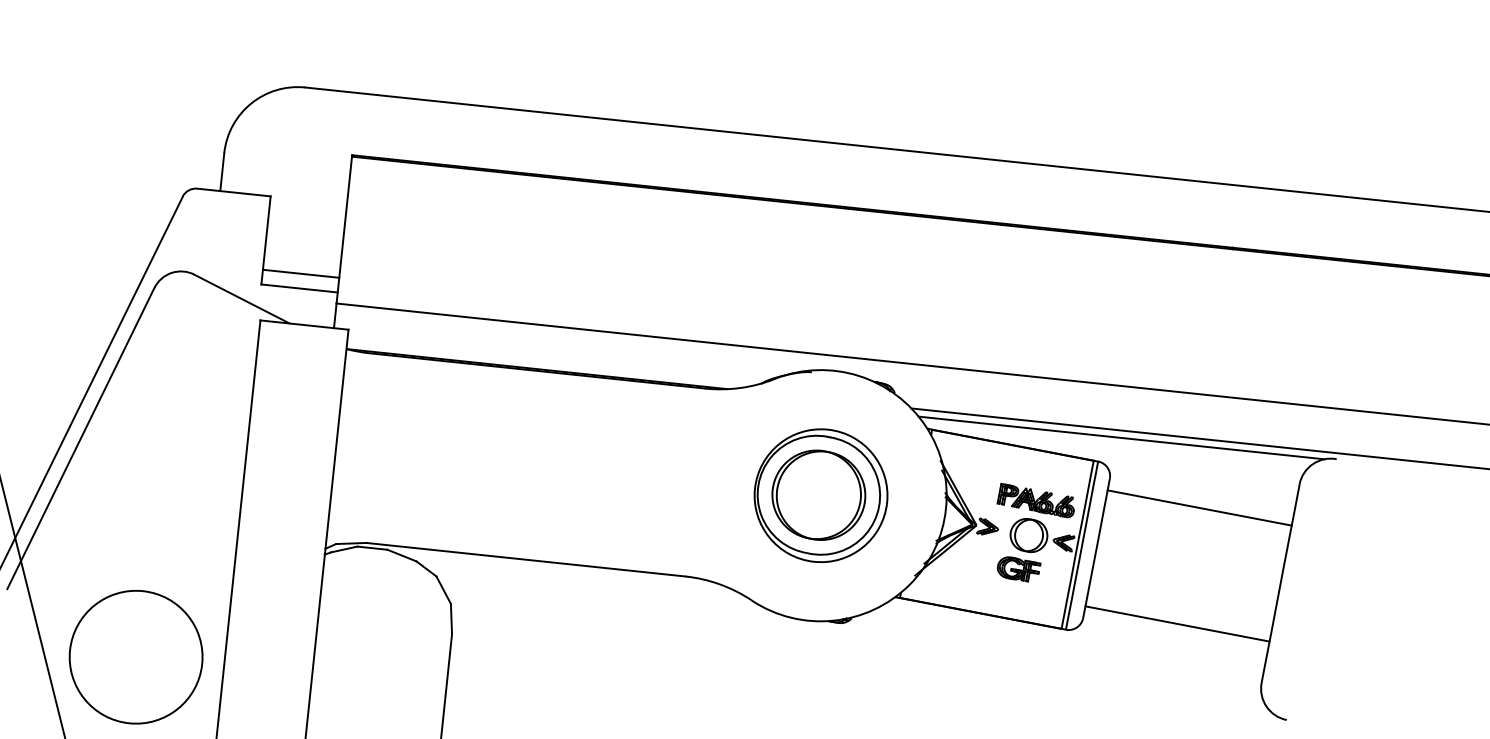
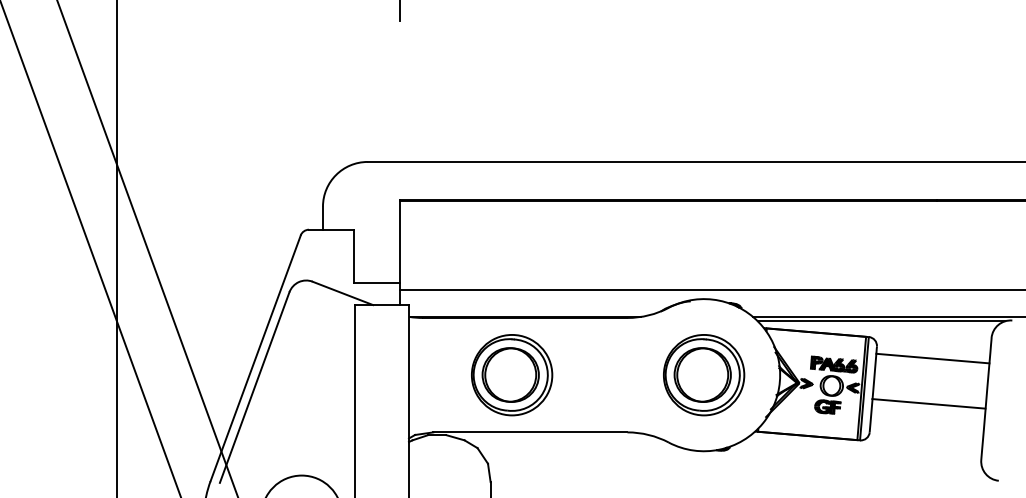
line: (300, 273) -> (376, 274), removed
part: (506, 463) -> (512, 375), added
line: (1176, 623) -> (928, 403), moved

